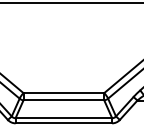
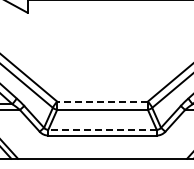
line: (63, 92) -> (102, 101), solid -> dashed
line: (63, 117) -> (102, 129), solid -> dashed

